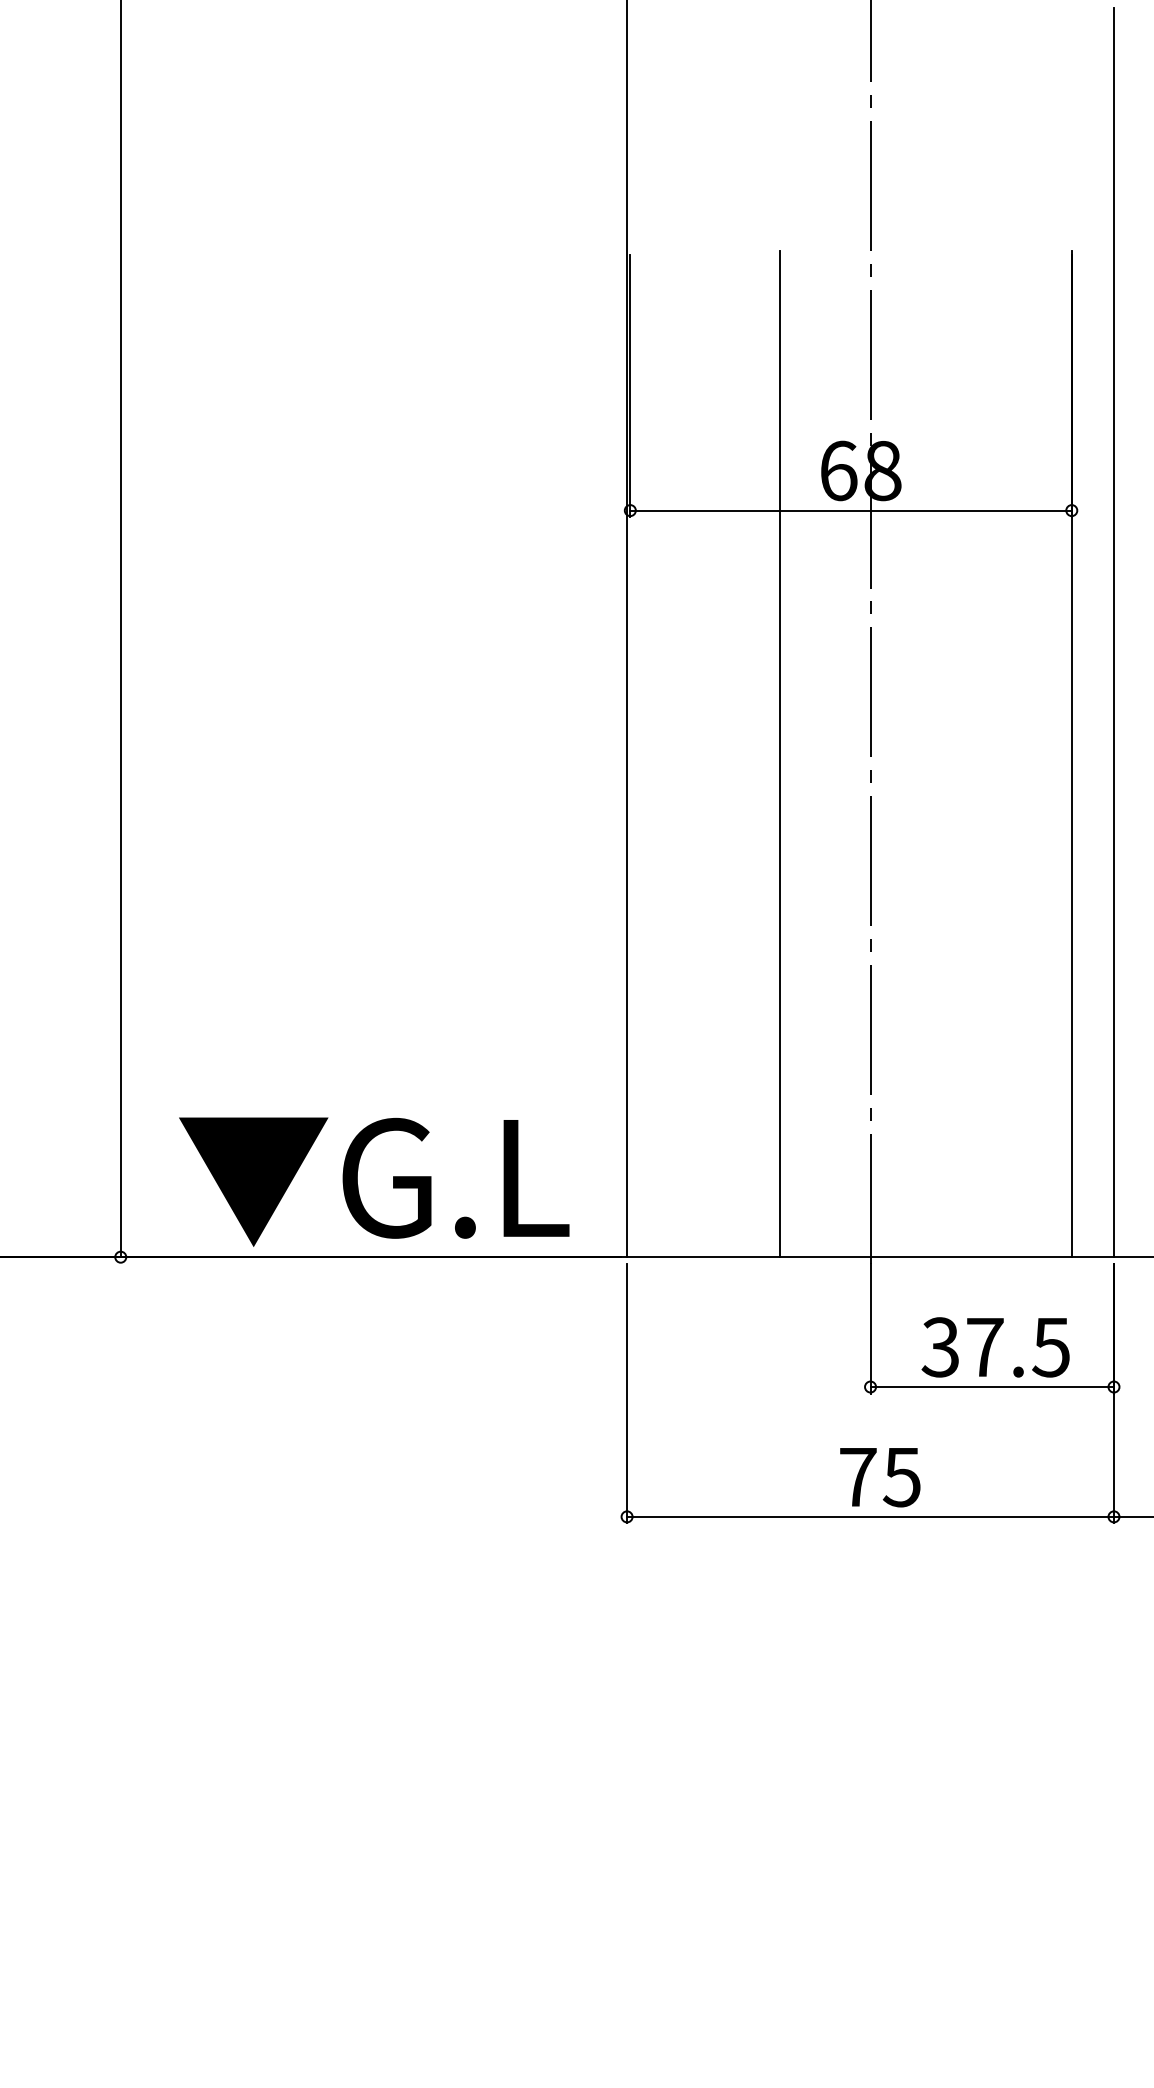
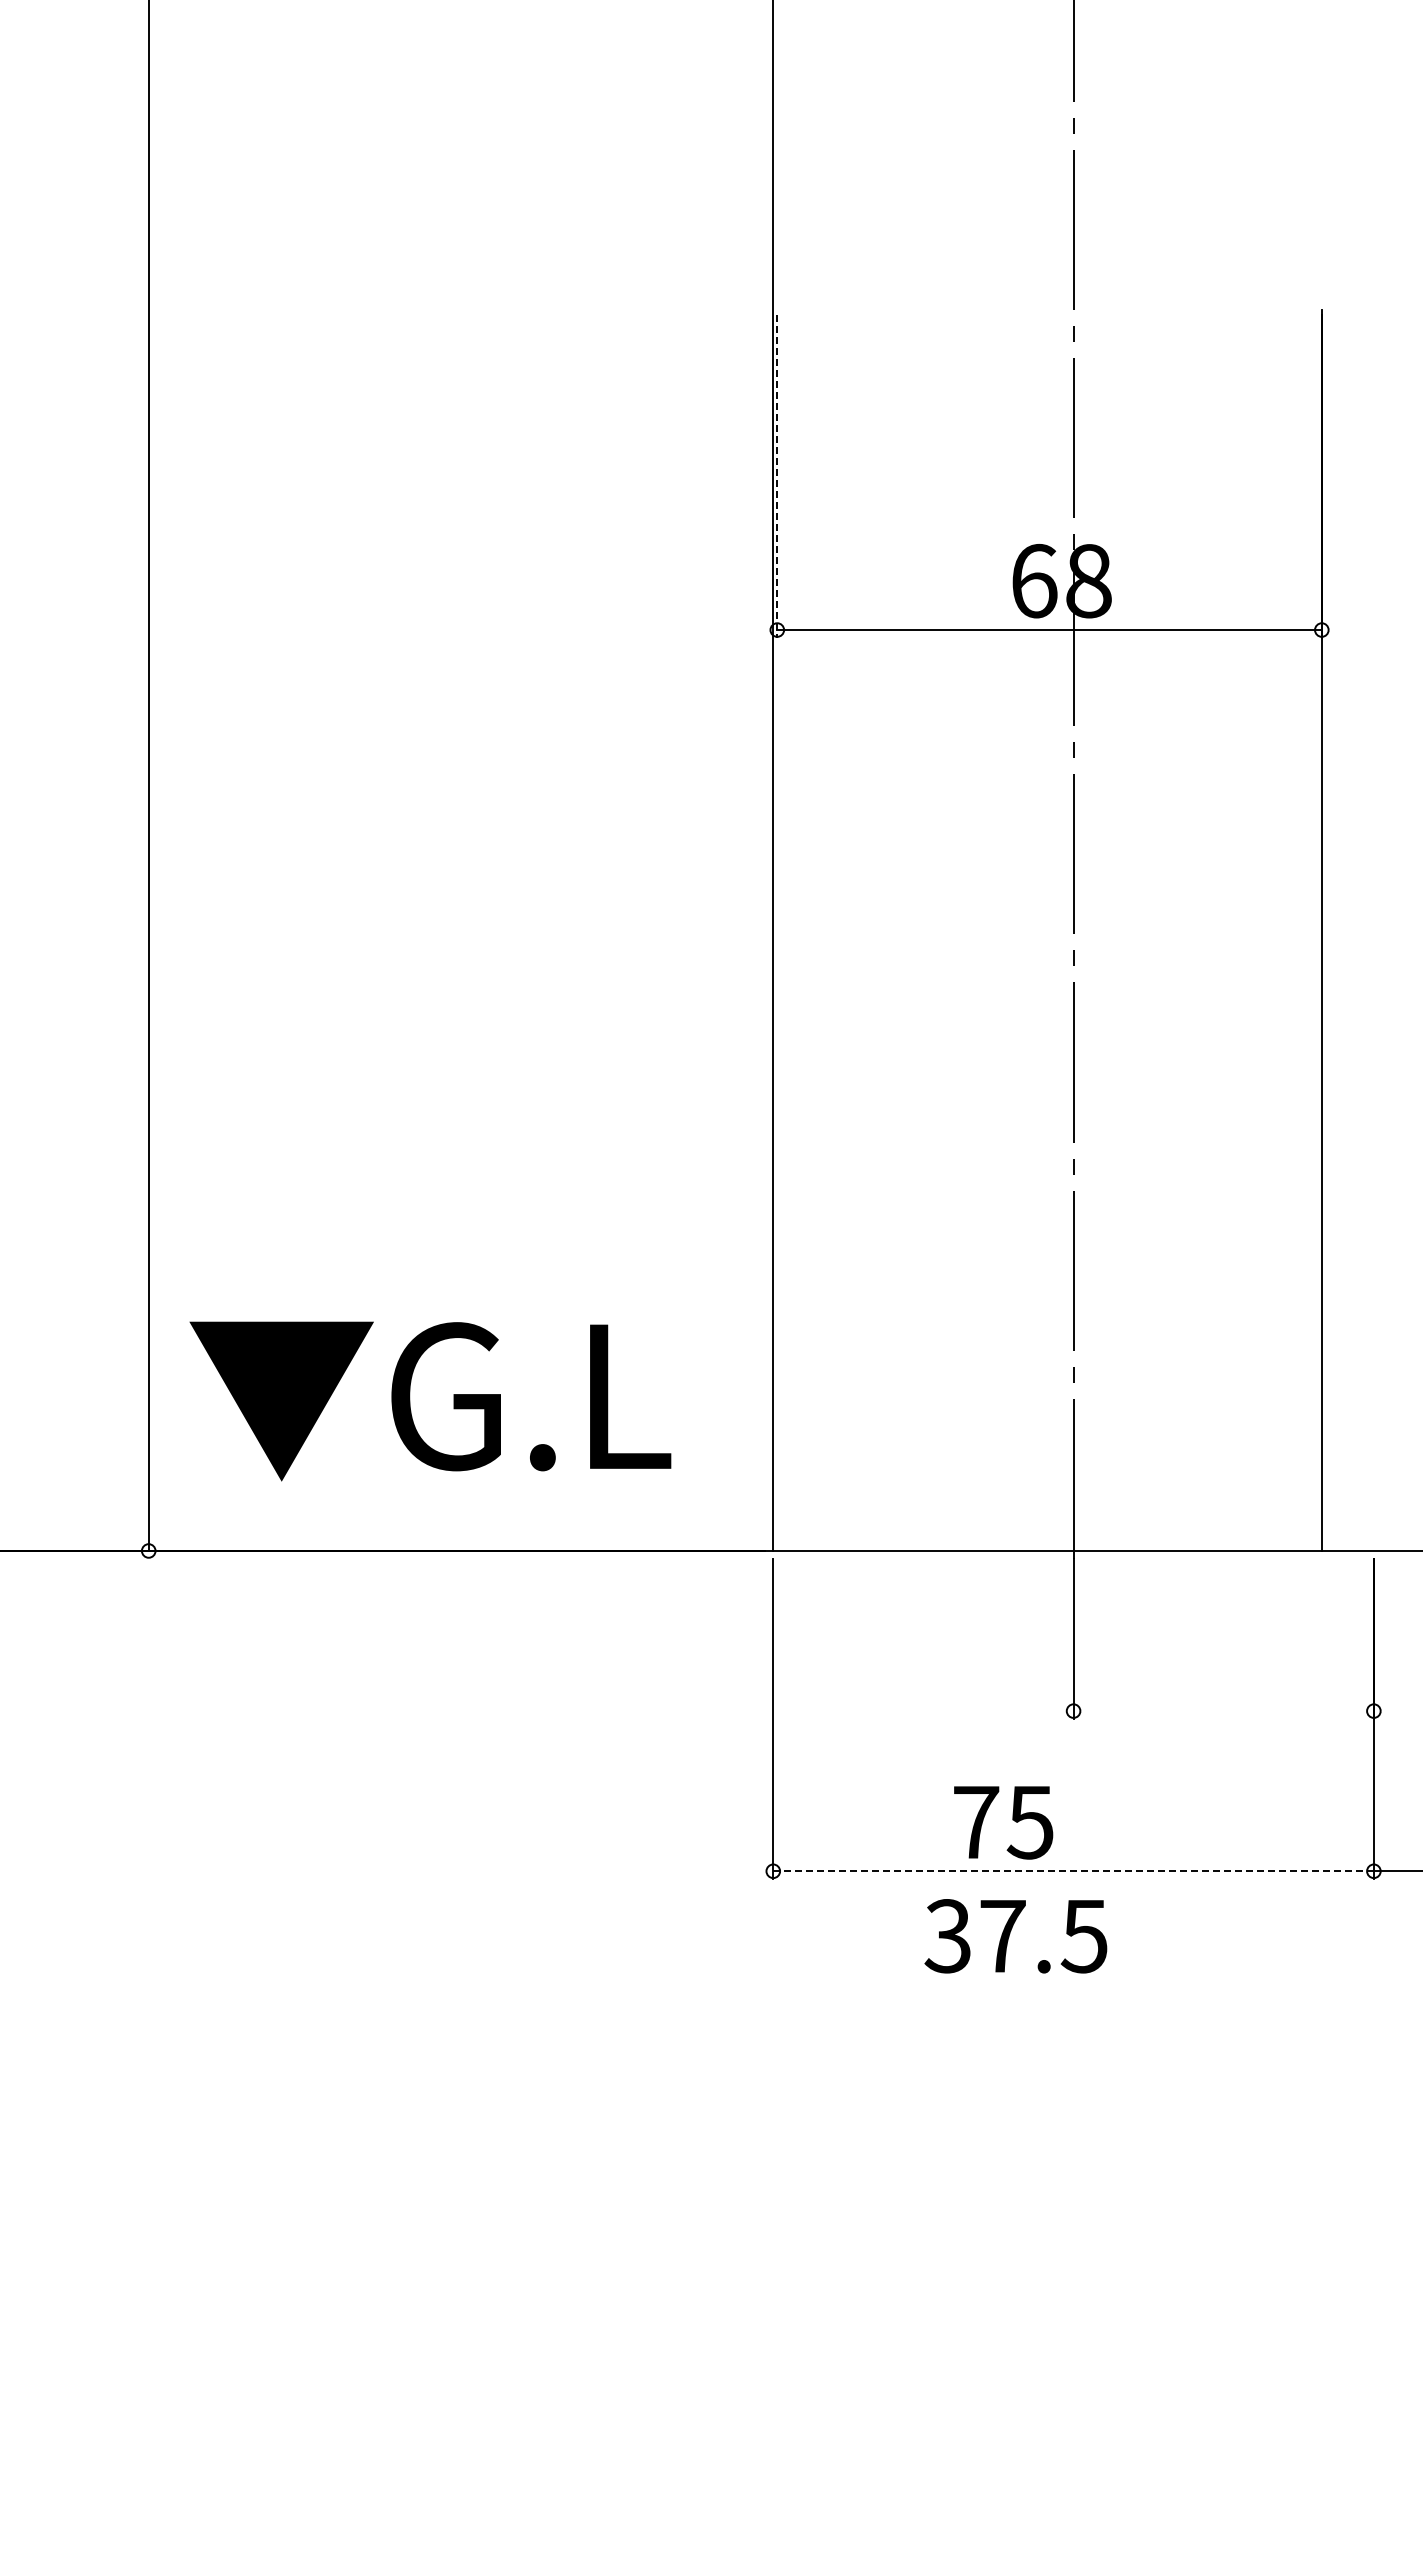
line: (630, 386) -> (777, 477), solid -> dashed
line: (1113, 631) -> (1373, 779), removed
line: (779, 753) -> (961, 929), removed
text: (374, 1182) -> (430, 1401), moved
text: (995, 1347) -> (1015, 1936), moved
line: (992, 1387) -> (1223, 1711), removed
text: (880, 1477) -> (1003, 1822), moved
line: (871, 1517) -> (1074, 1871), solid -> dashed

